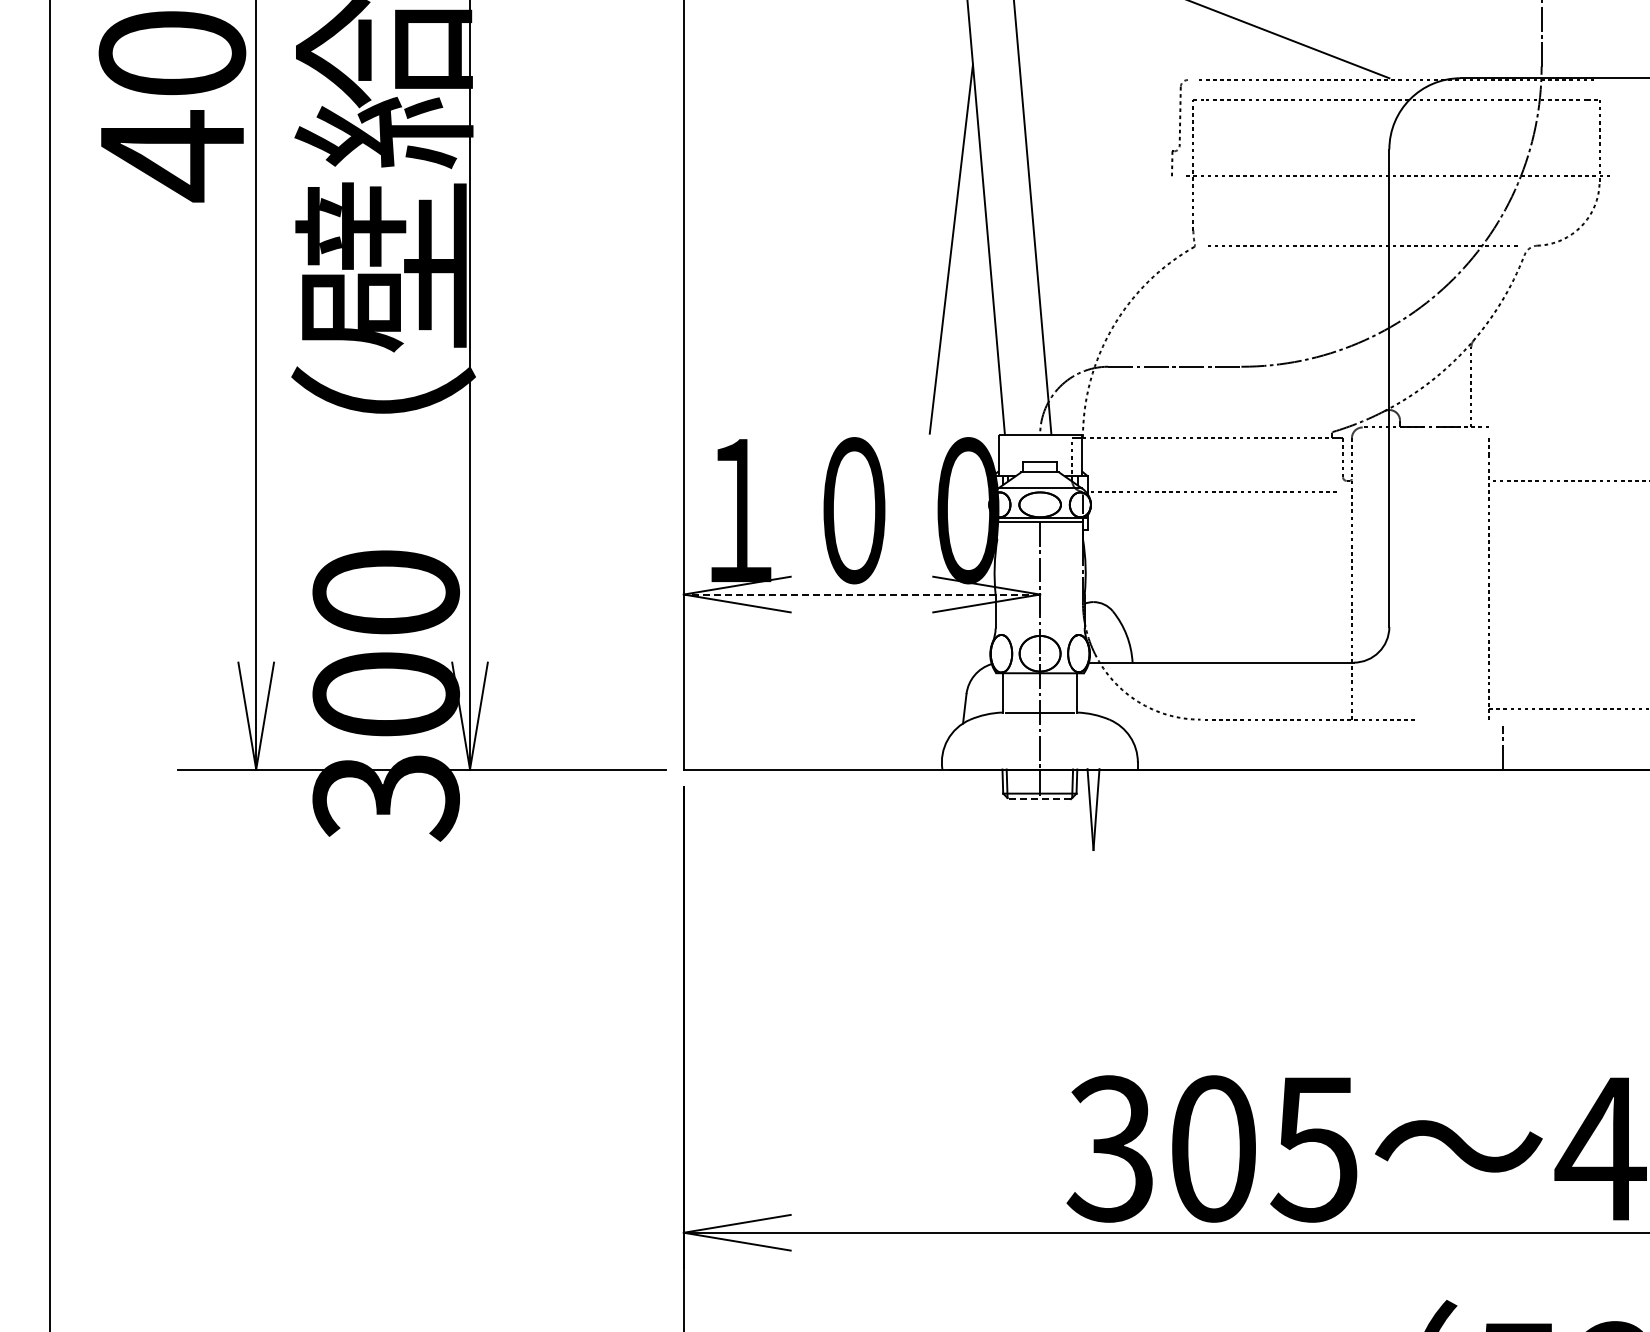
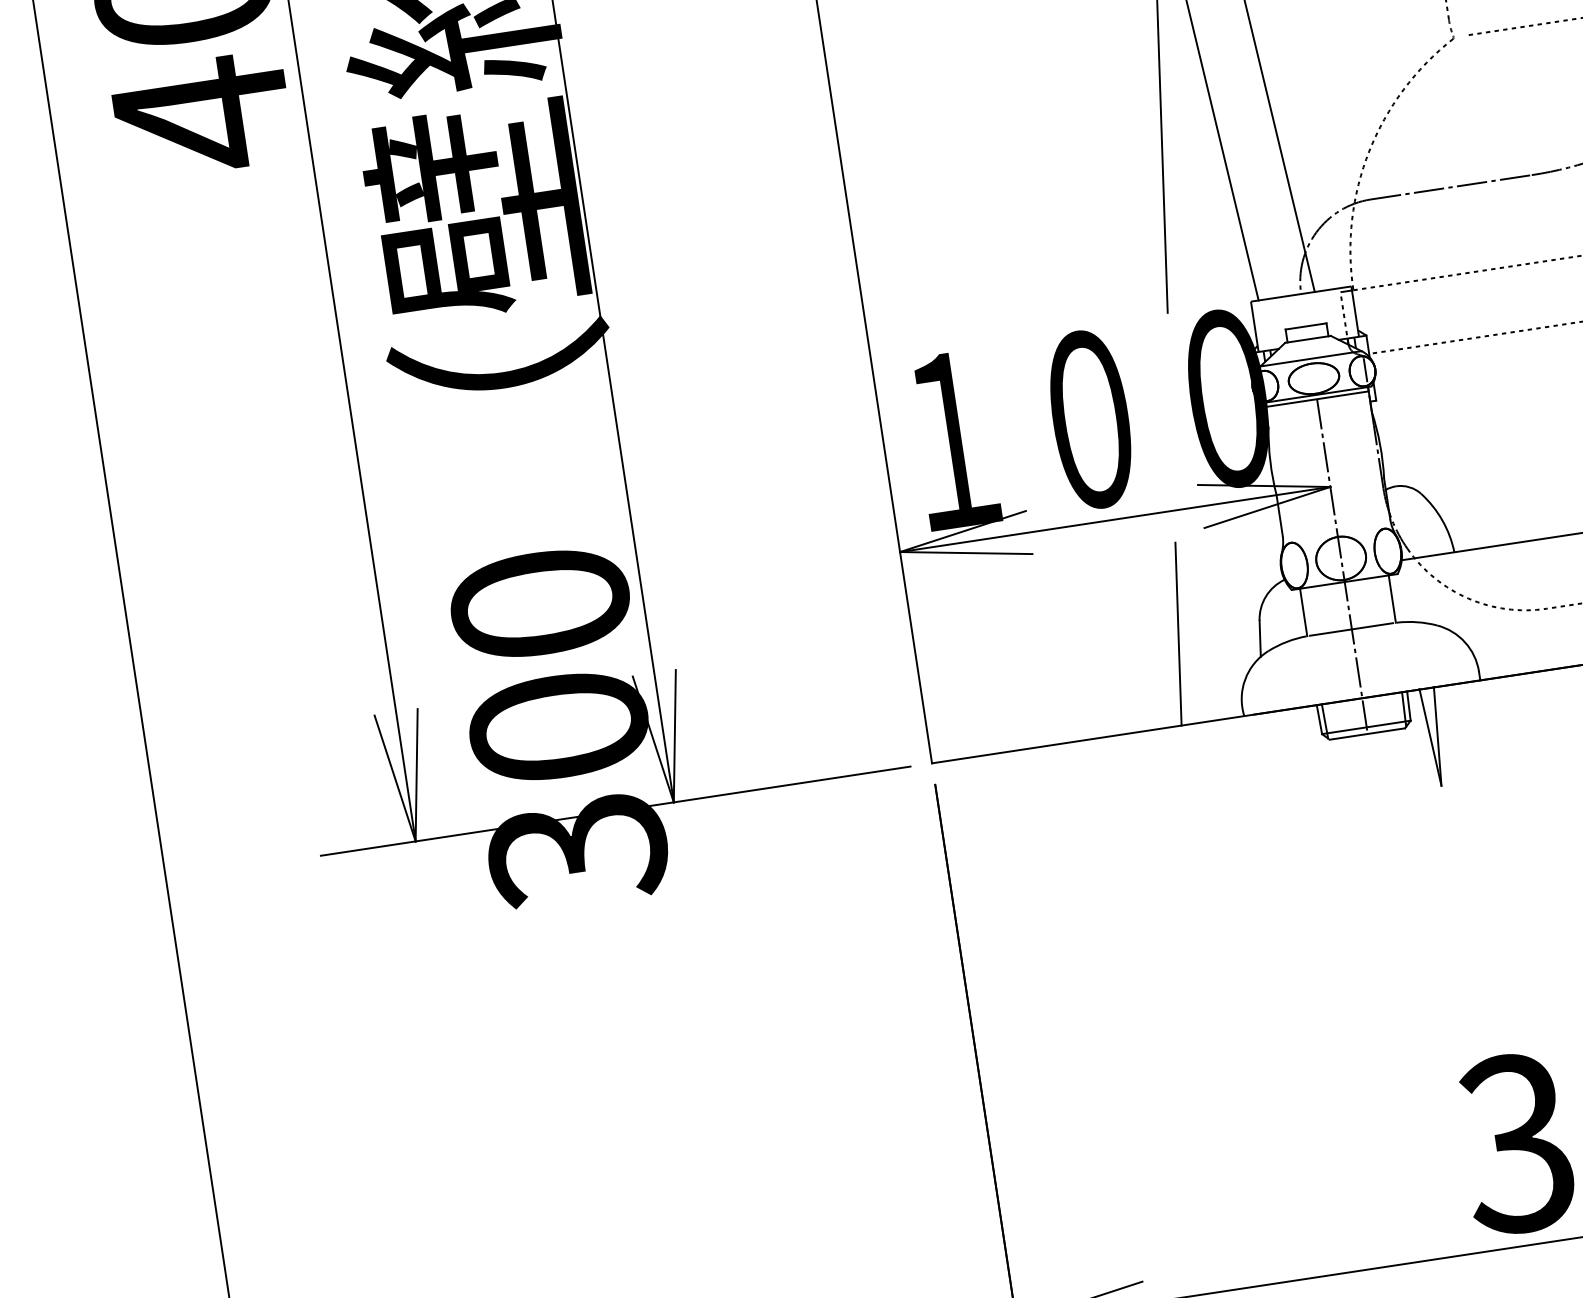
line: (861, 594) -> (1114, 519), dashed -> solid
line: (898, 694) -> (1177, 633), added
line: (1040, 799) -> (1368, 734), dashed -> solid

